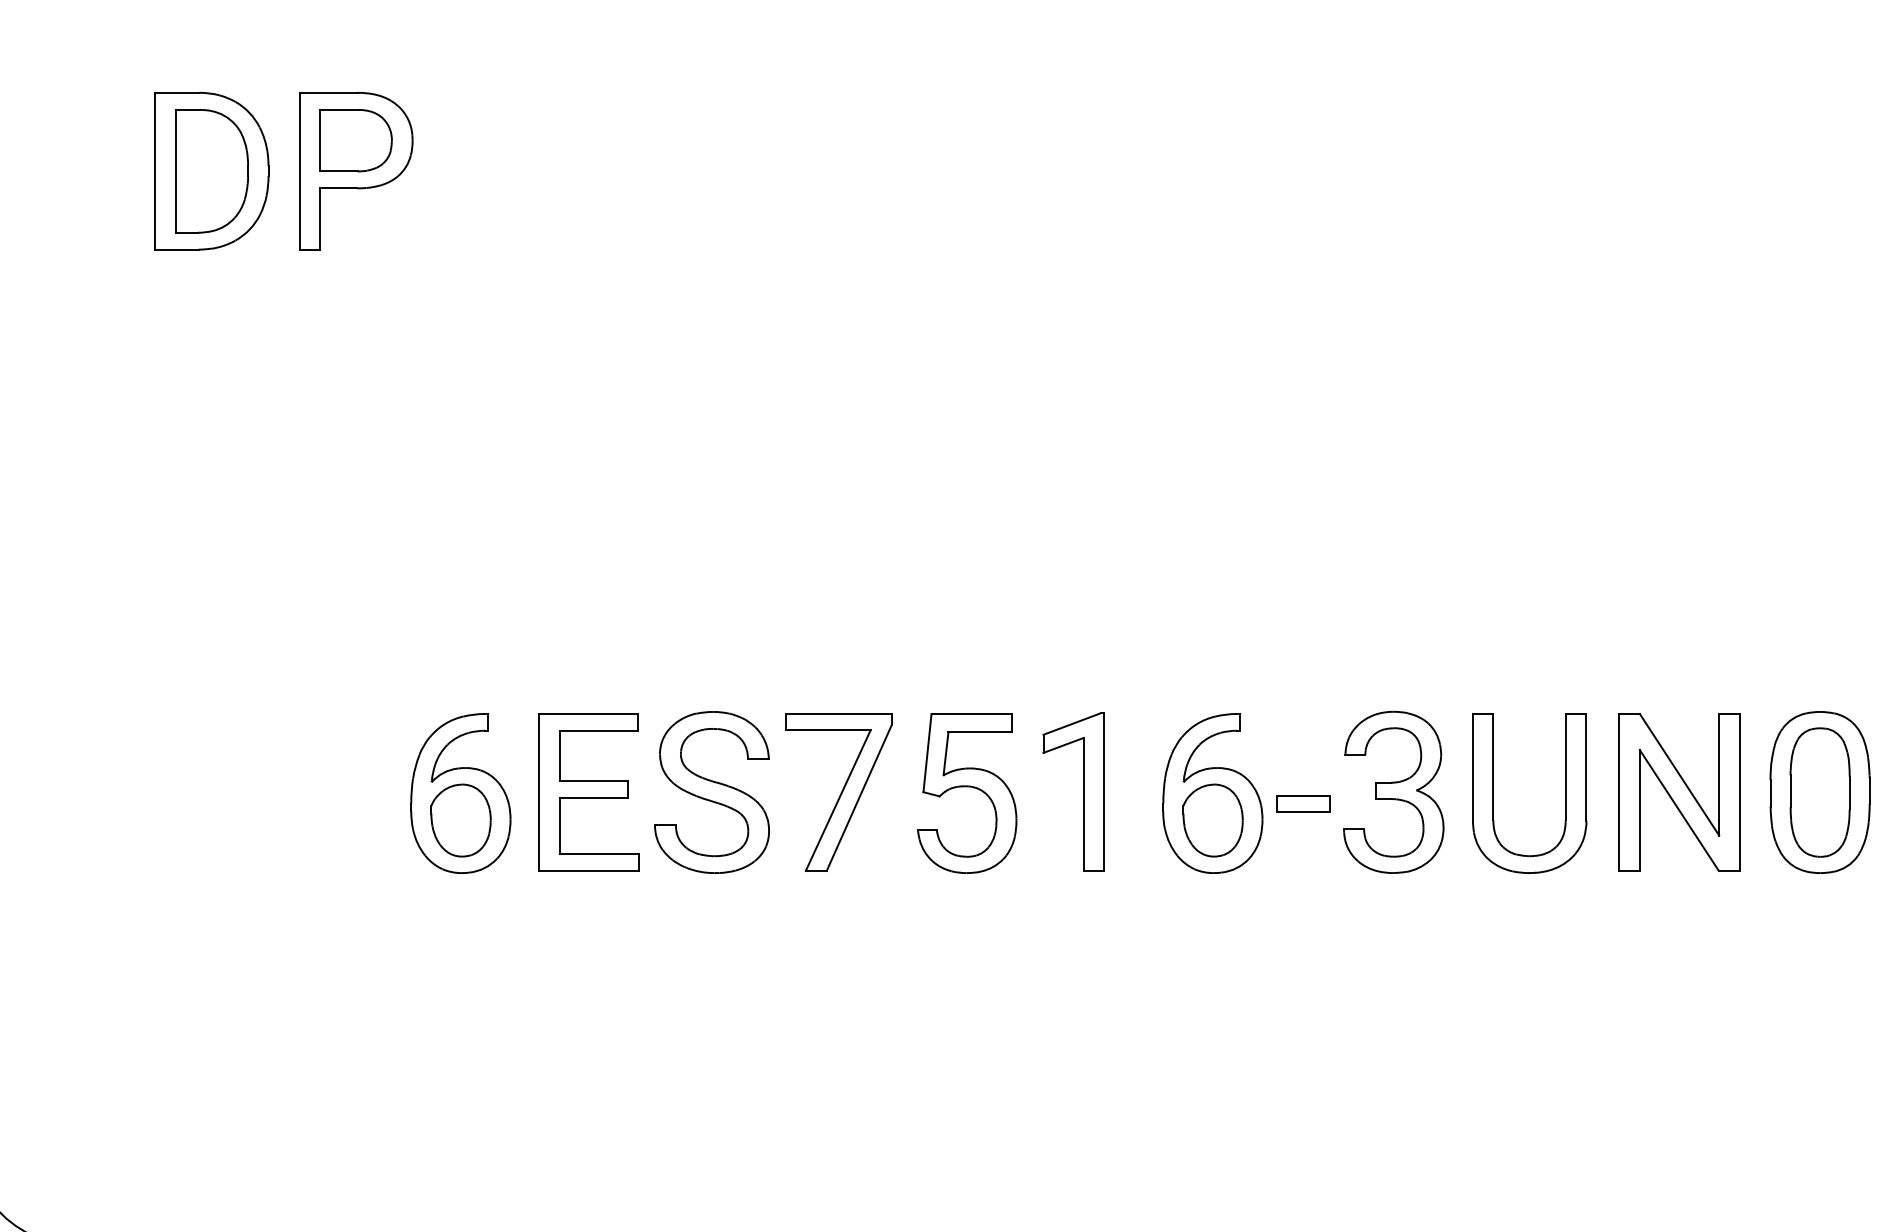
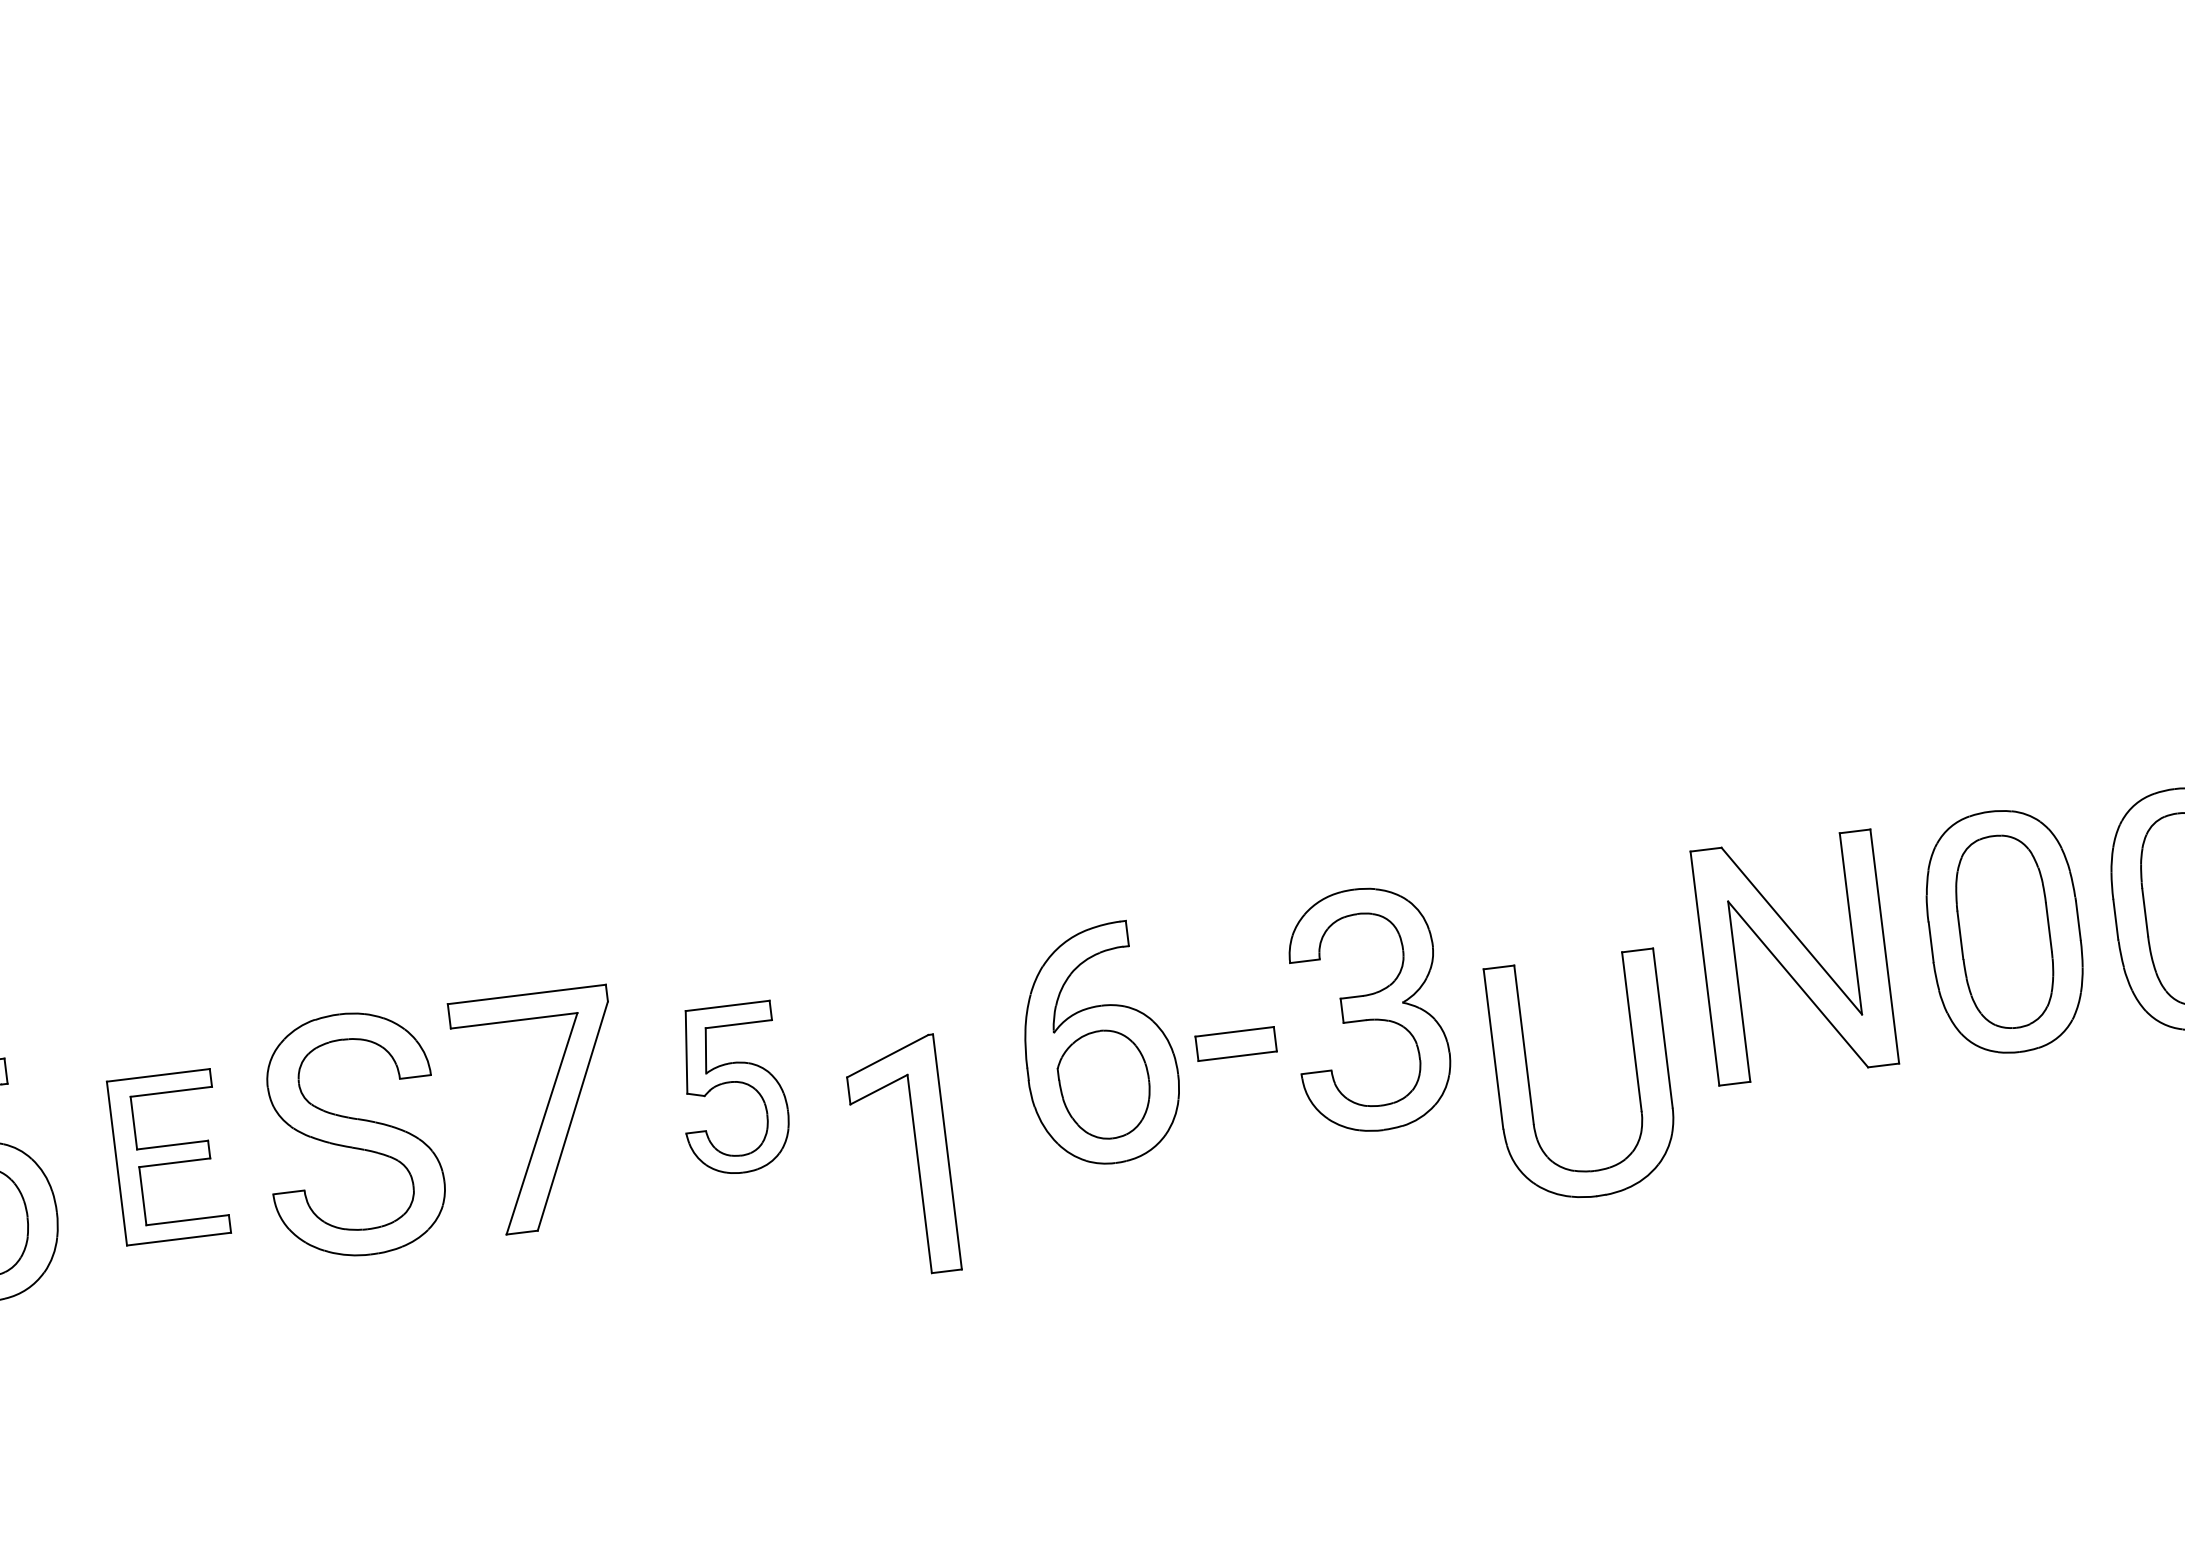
part: (1083, 791) -> (917, 1154), moved
part: (588, 792) -> (168, 1157), size x0.7
part: (967, 793) -> (733, 1089), size x0.7
part: (1493, 793) -> (1529, 1084), moved

